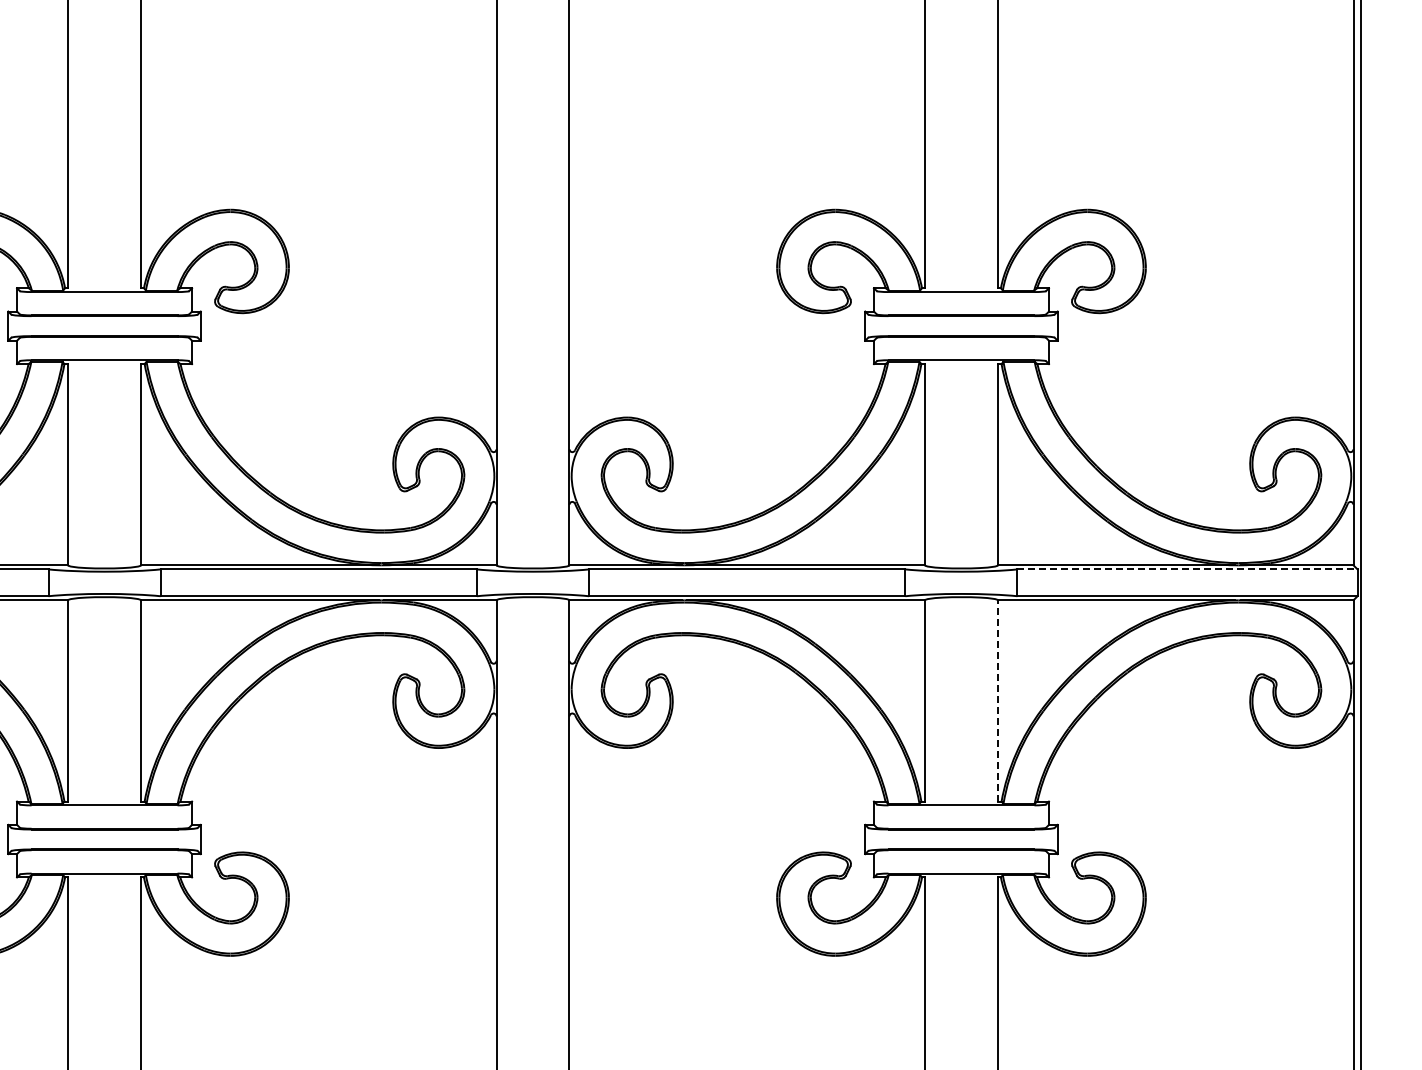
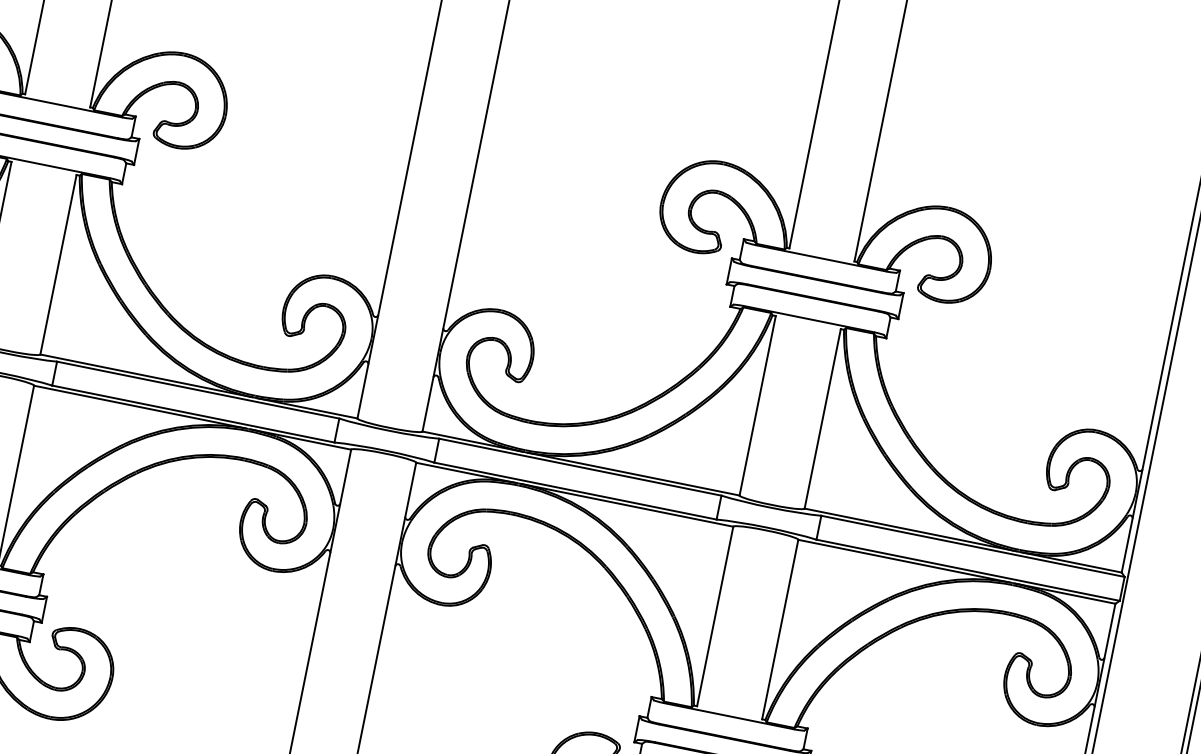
line: (1188, 569) -> (973, 546), dashed -> solid
line: (997, 700) -> (779, 629), dashed -> solid

